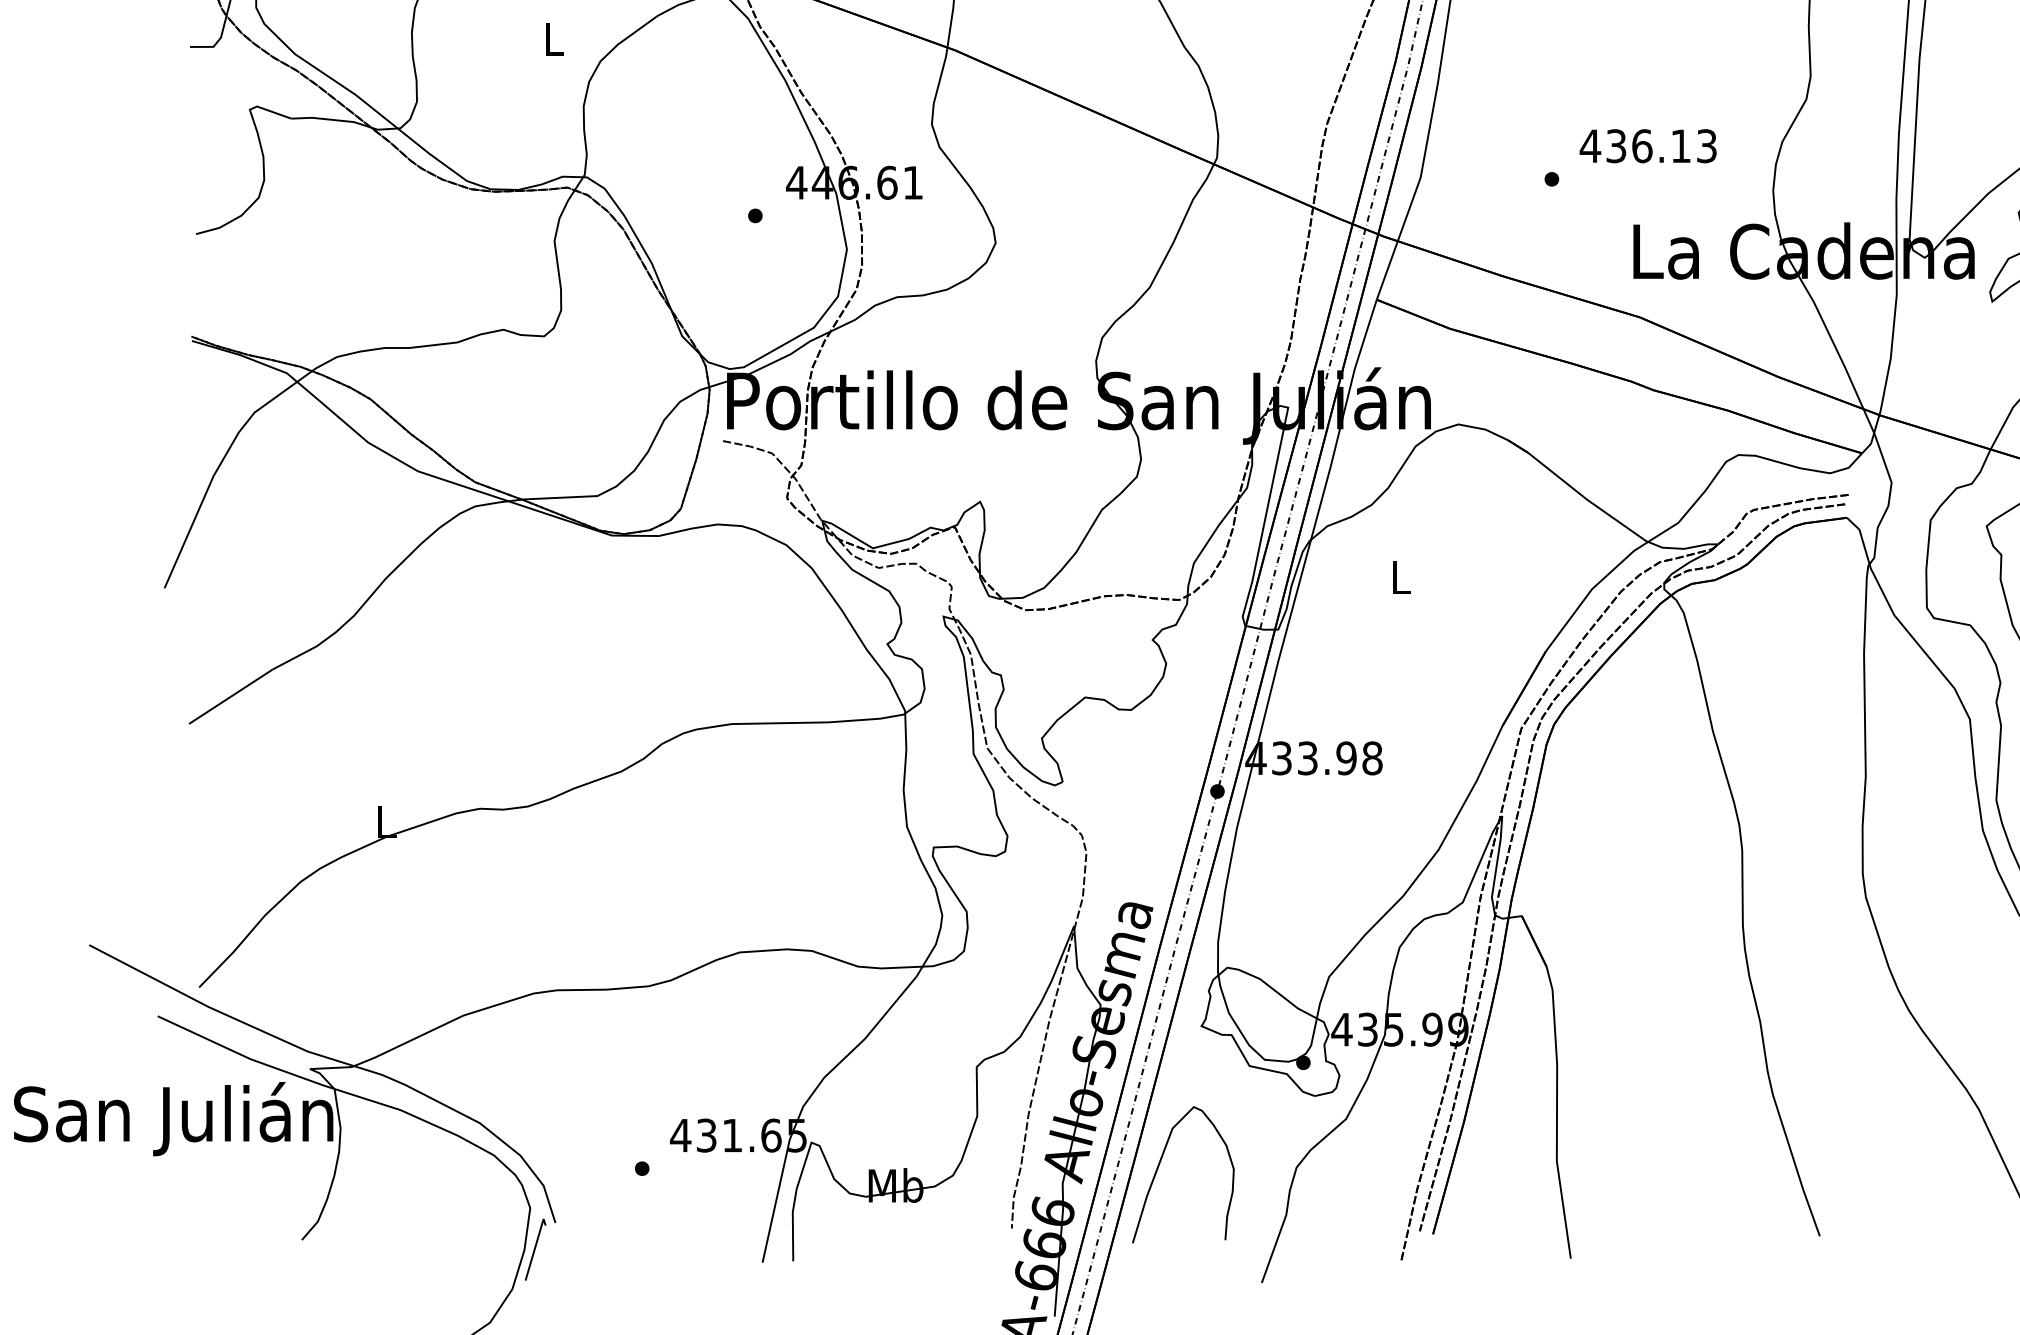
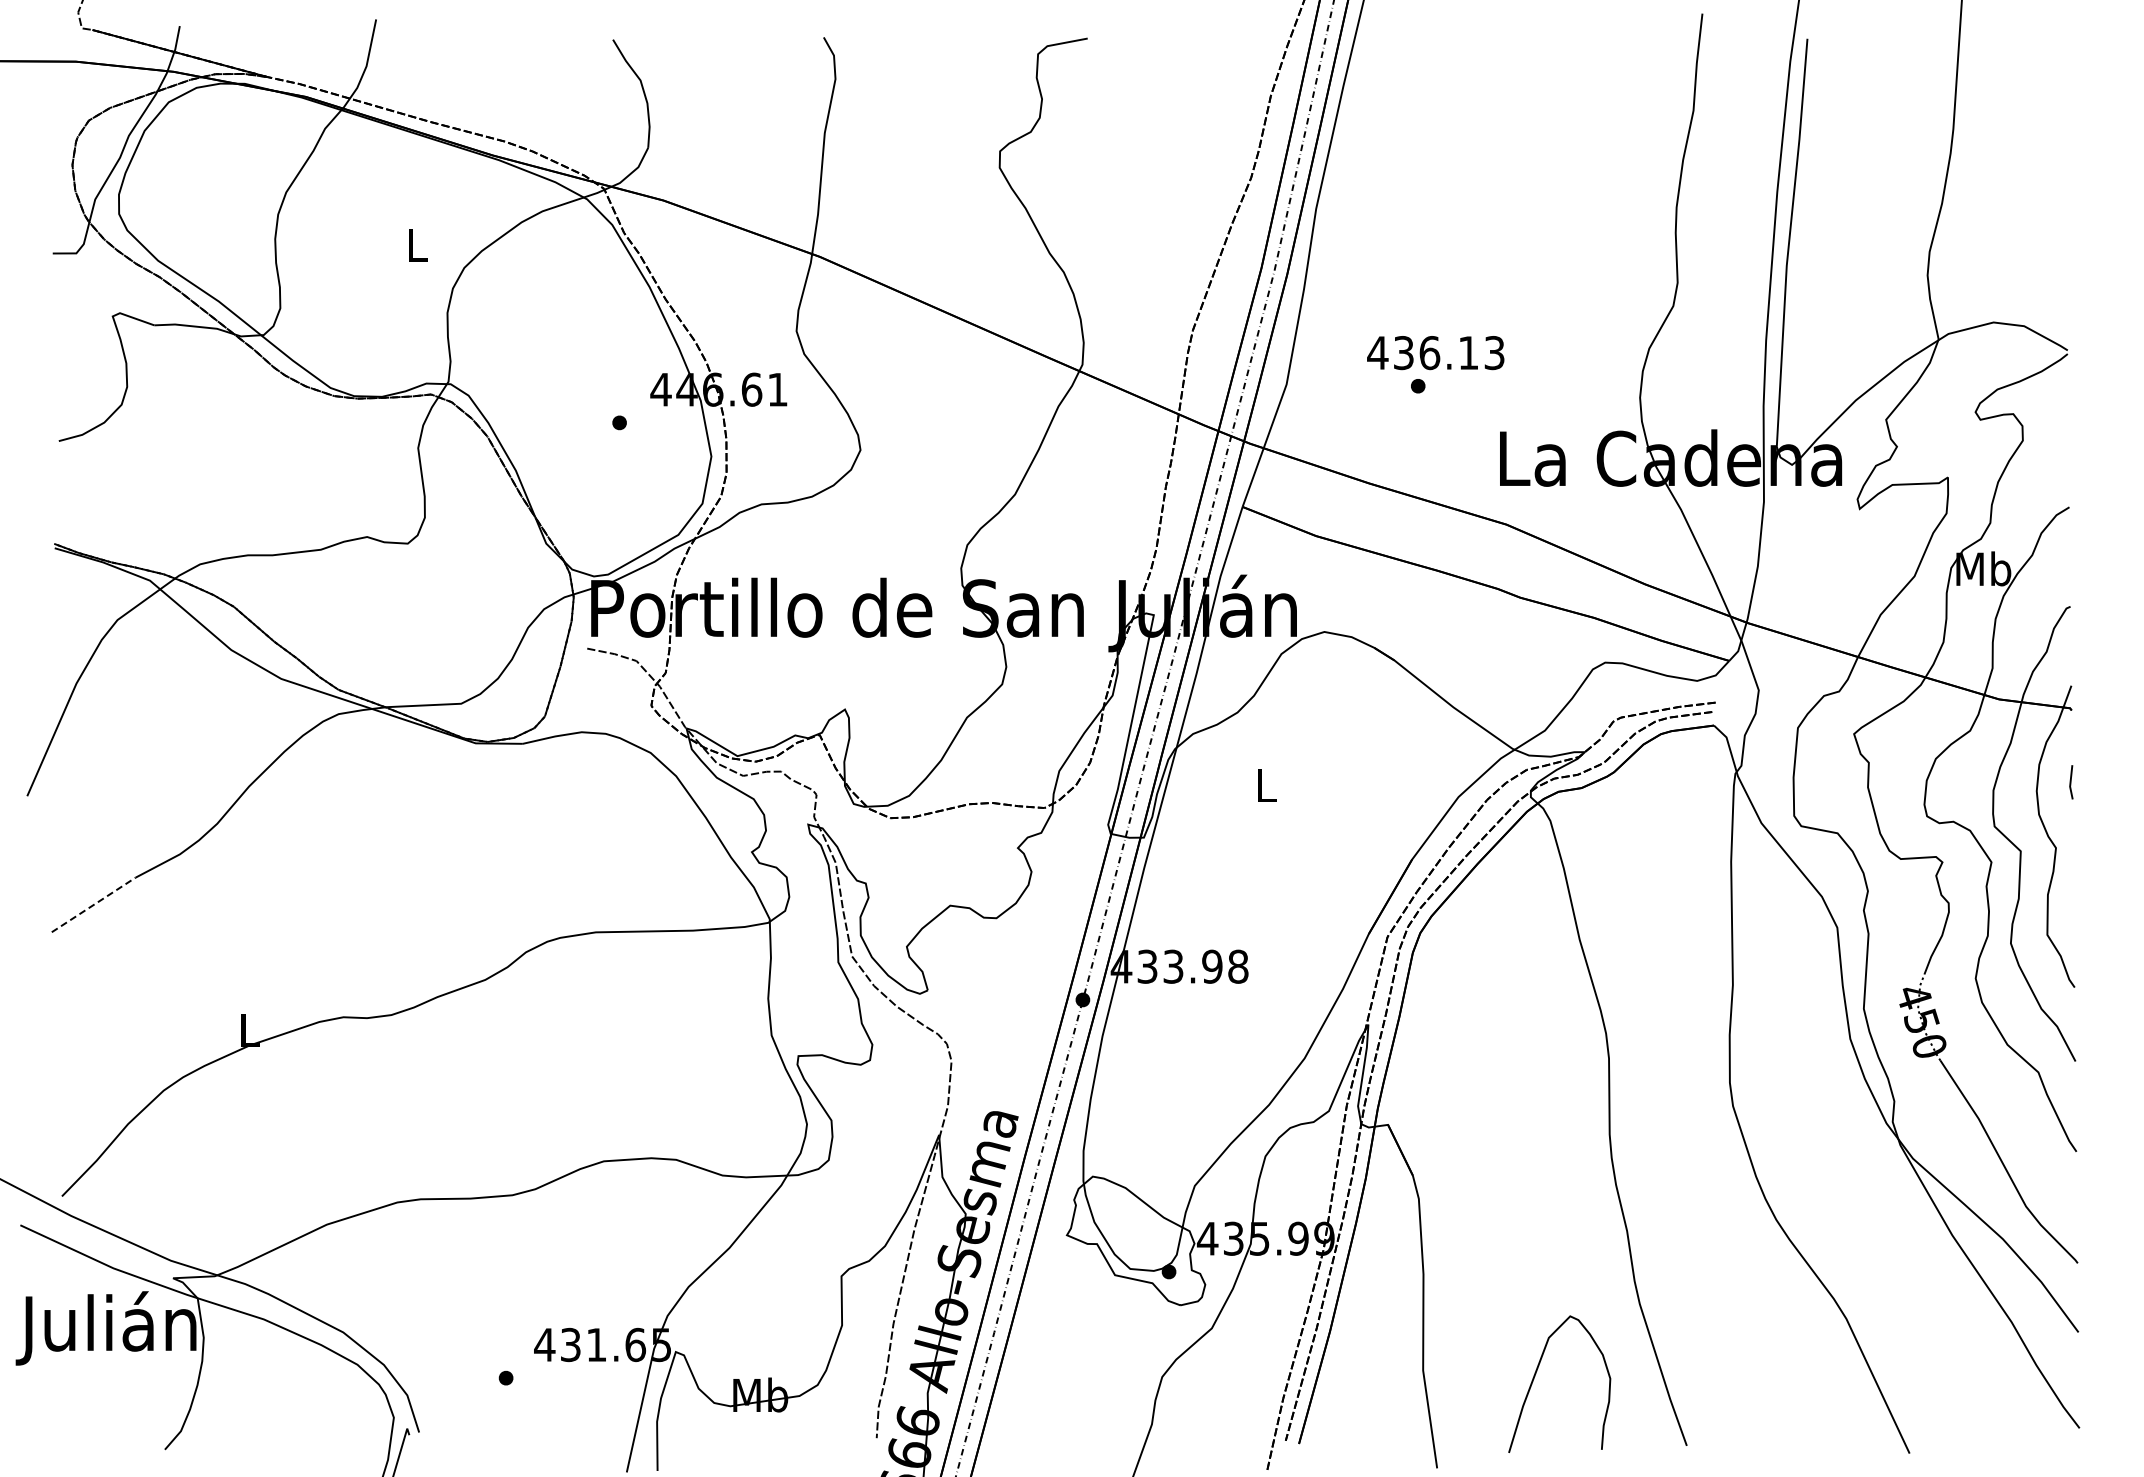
text: (1647, 146) -> (1435, 353), moved
line: (231, 696) -> (94, 904), solid -> dashed
curve: (1159, 1167) -> (1535, 1376), moved

